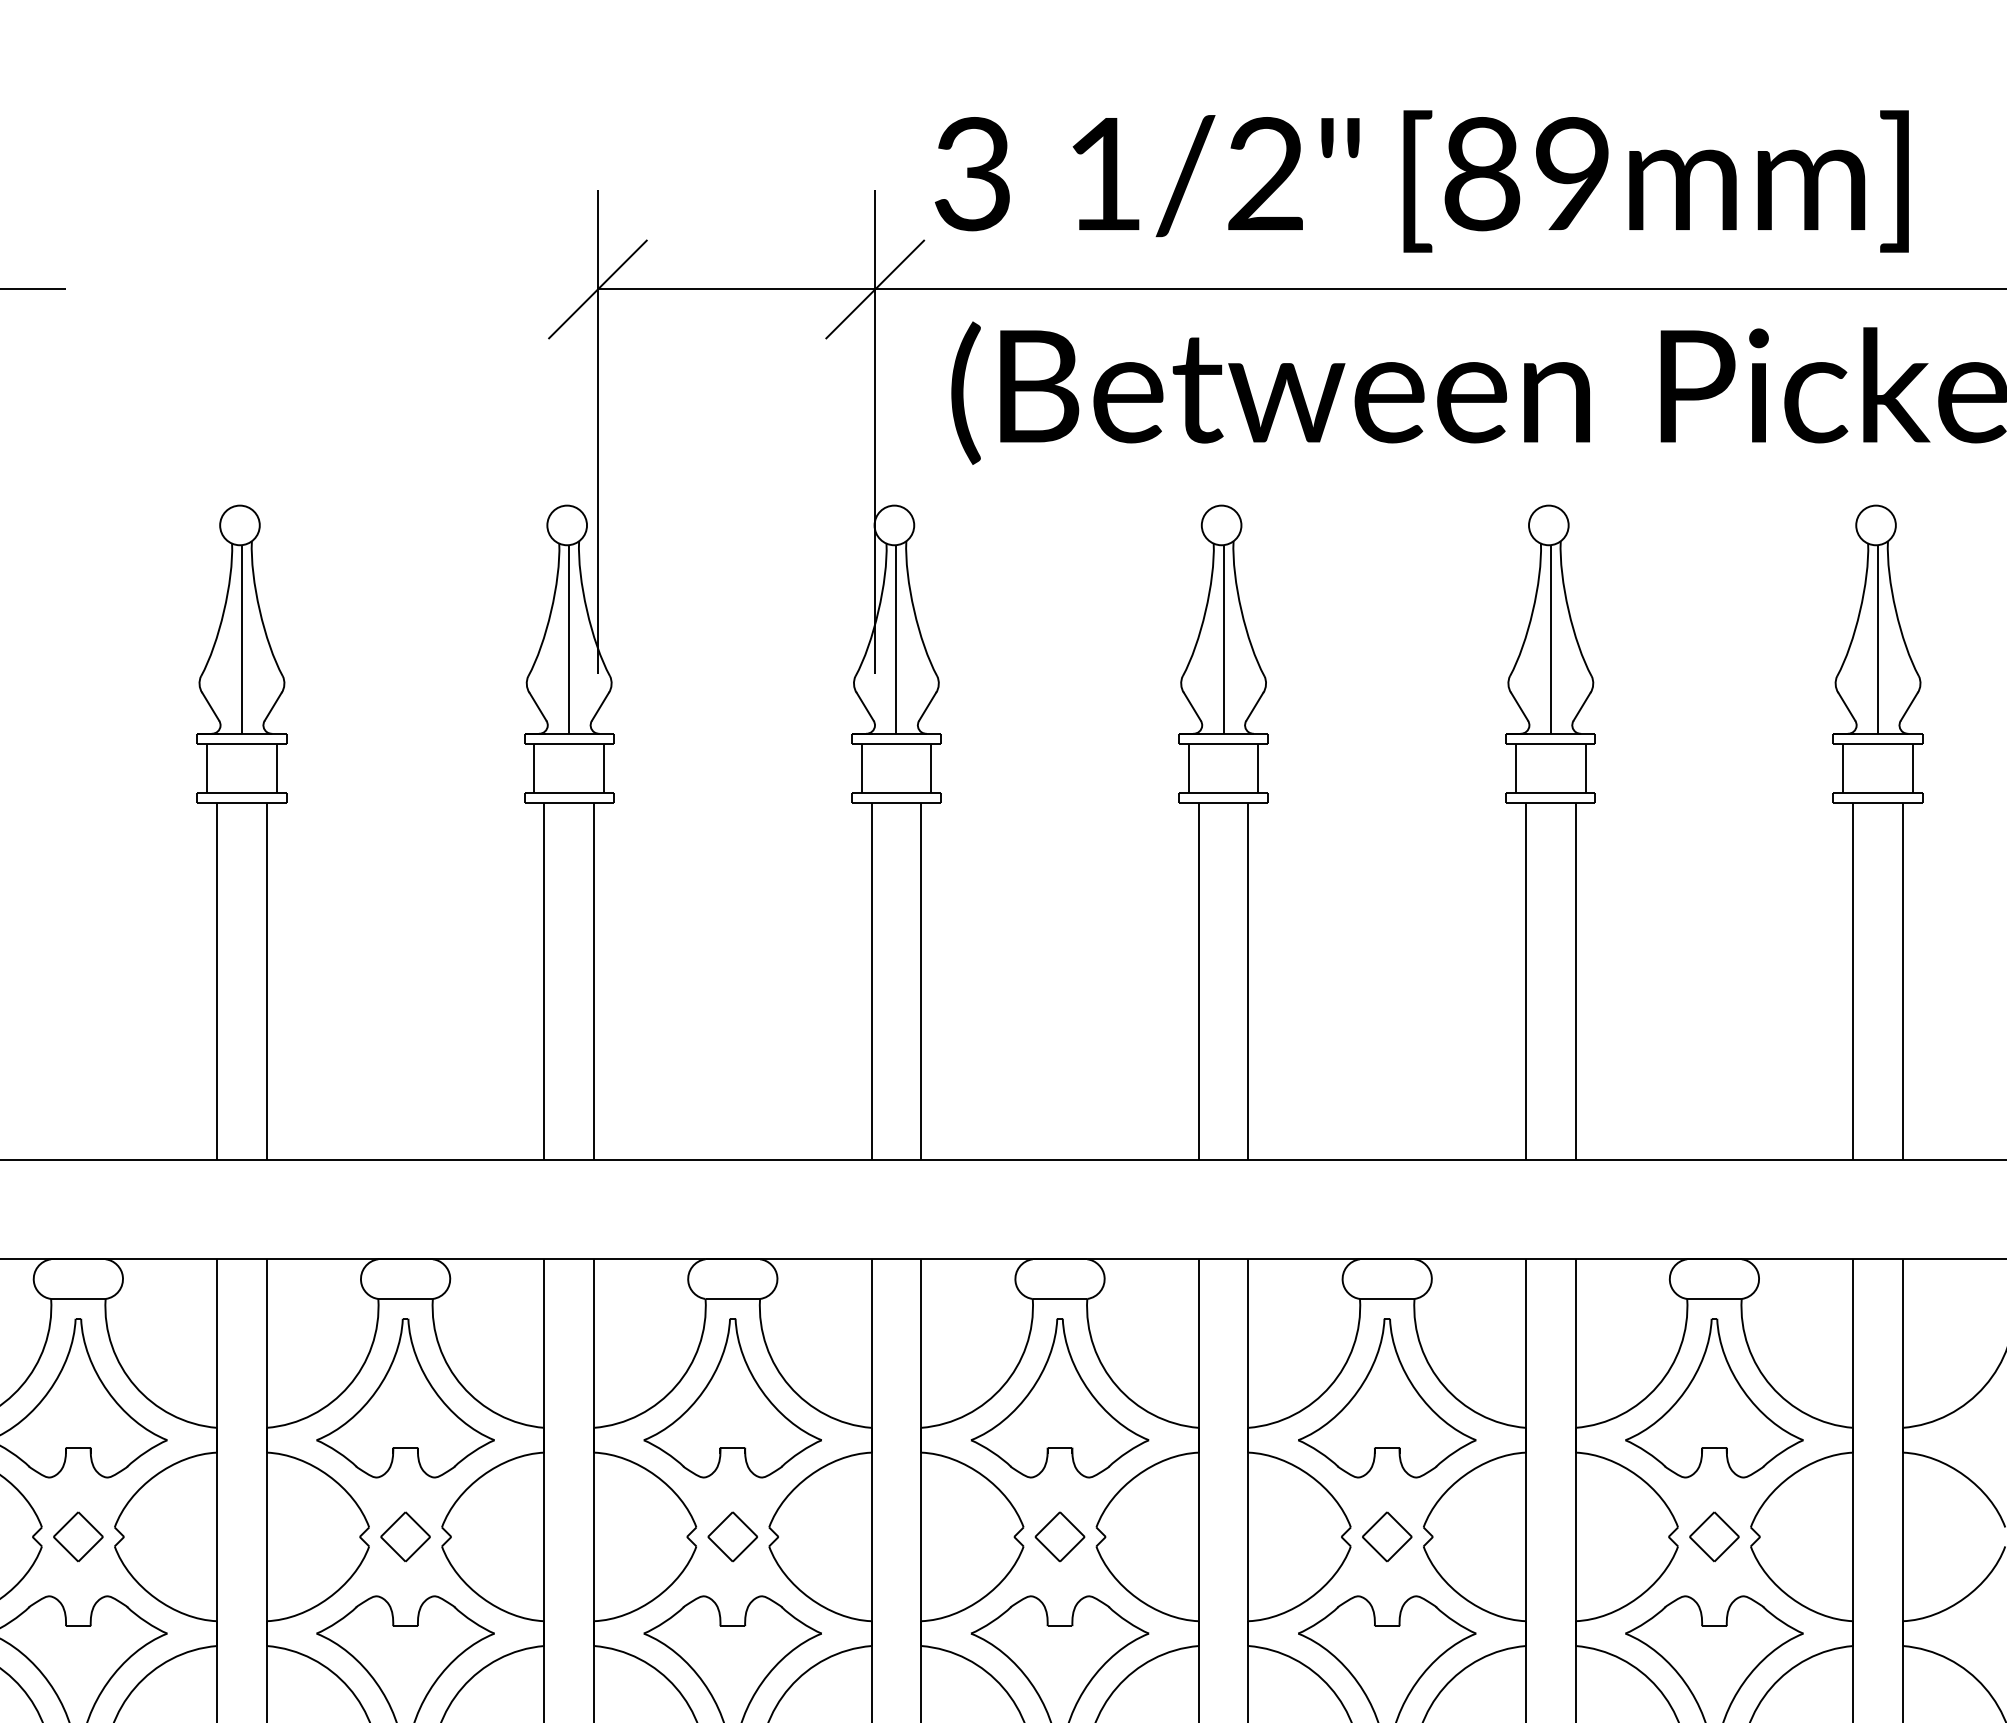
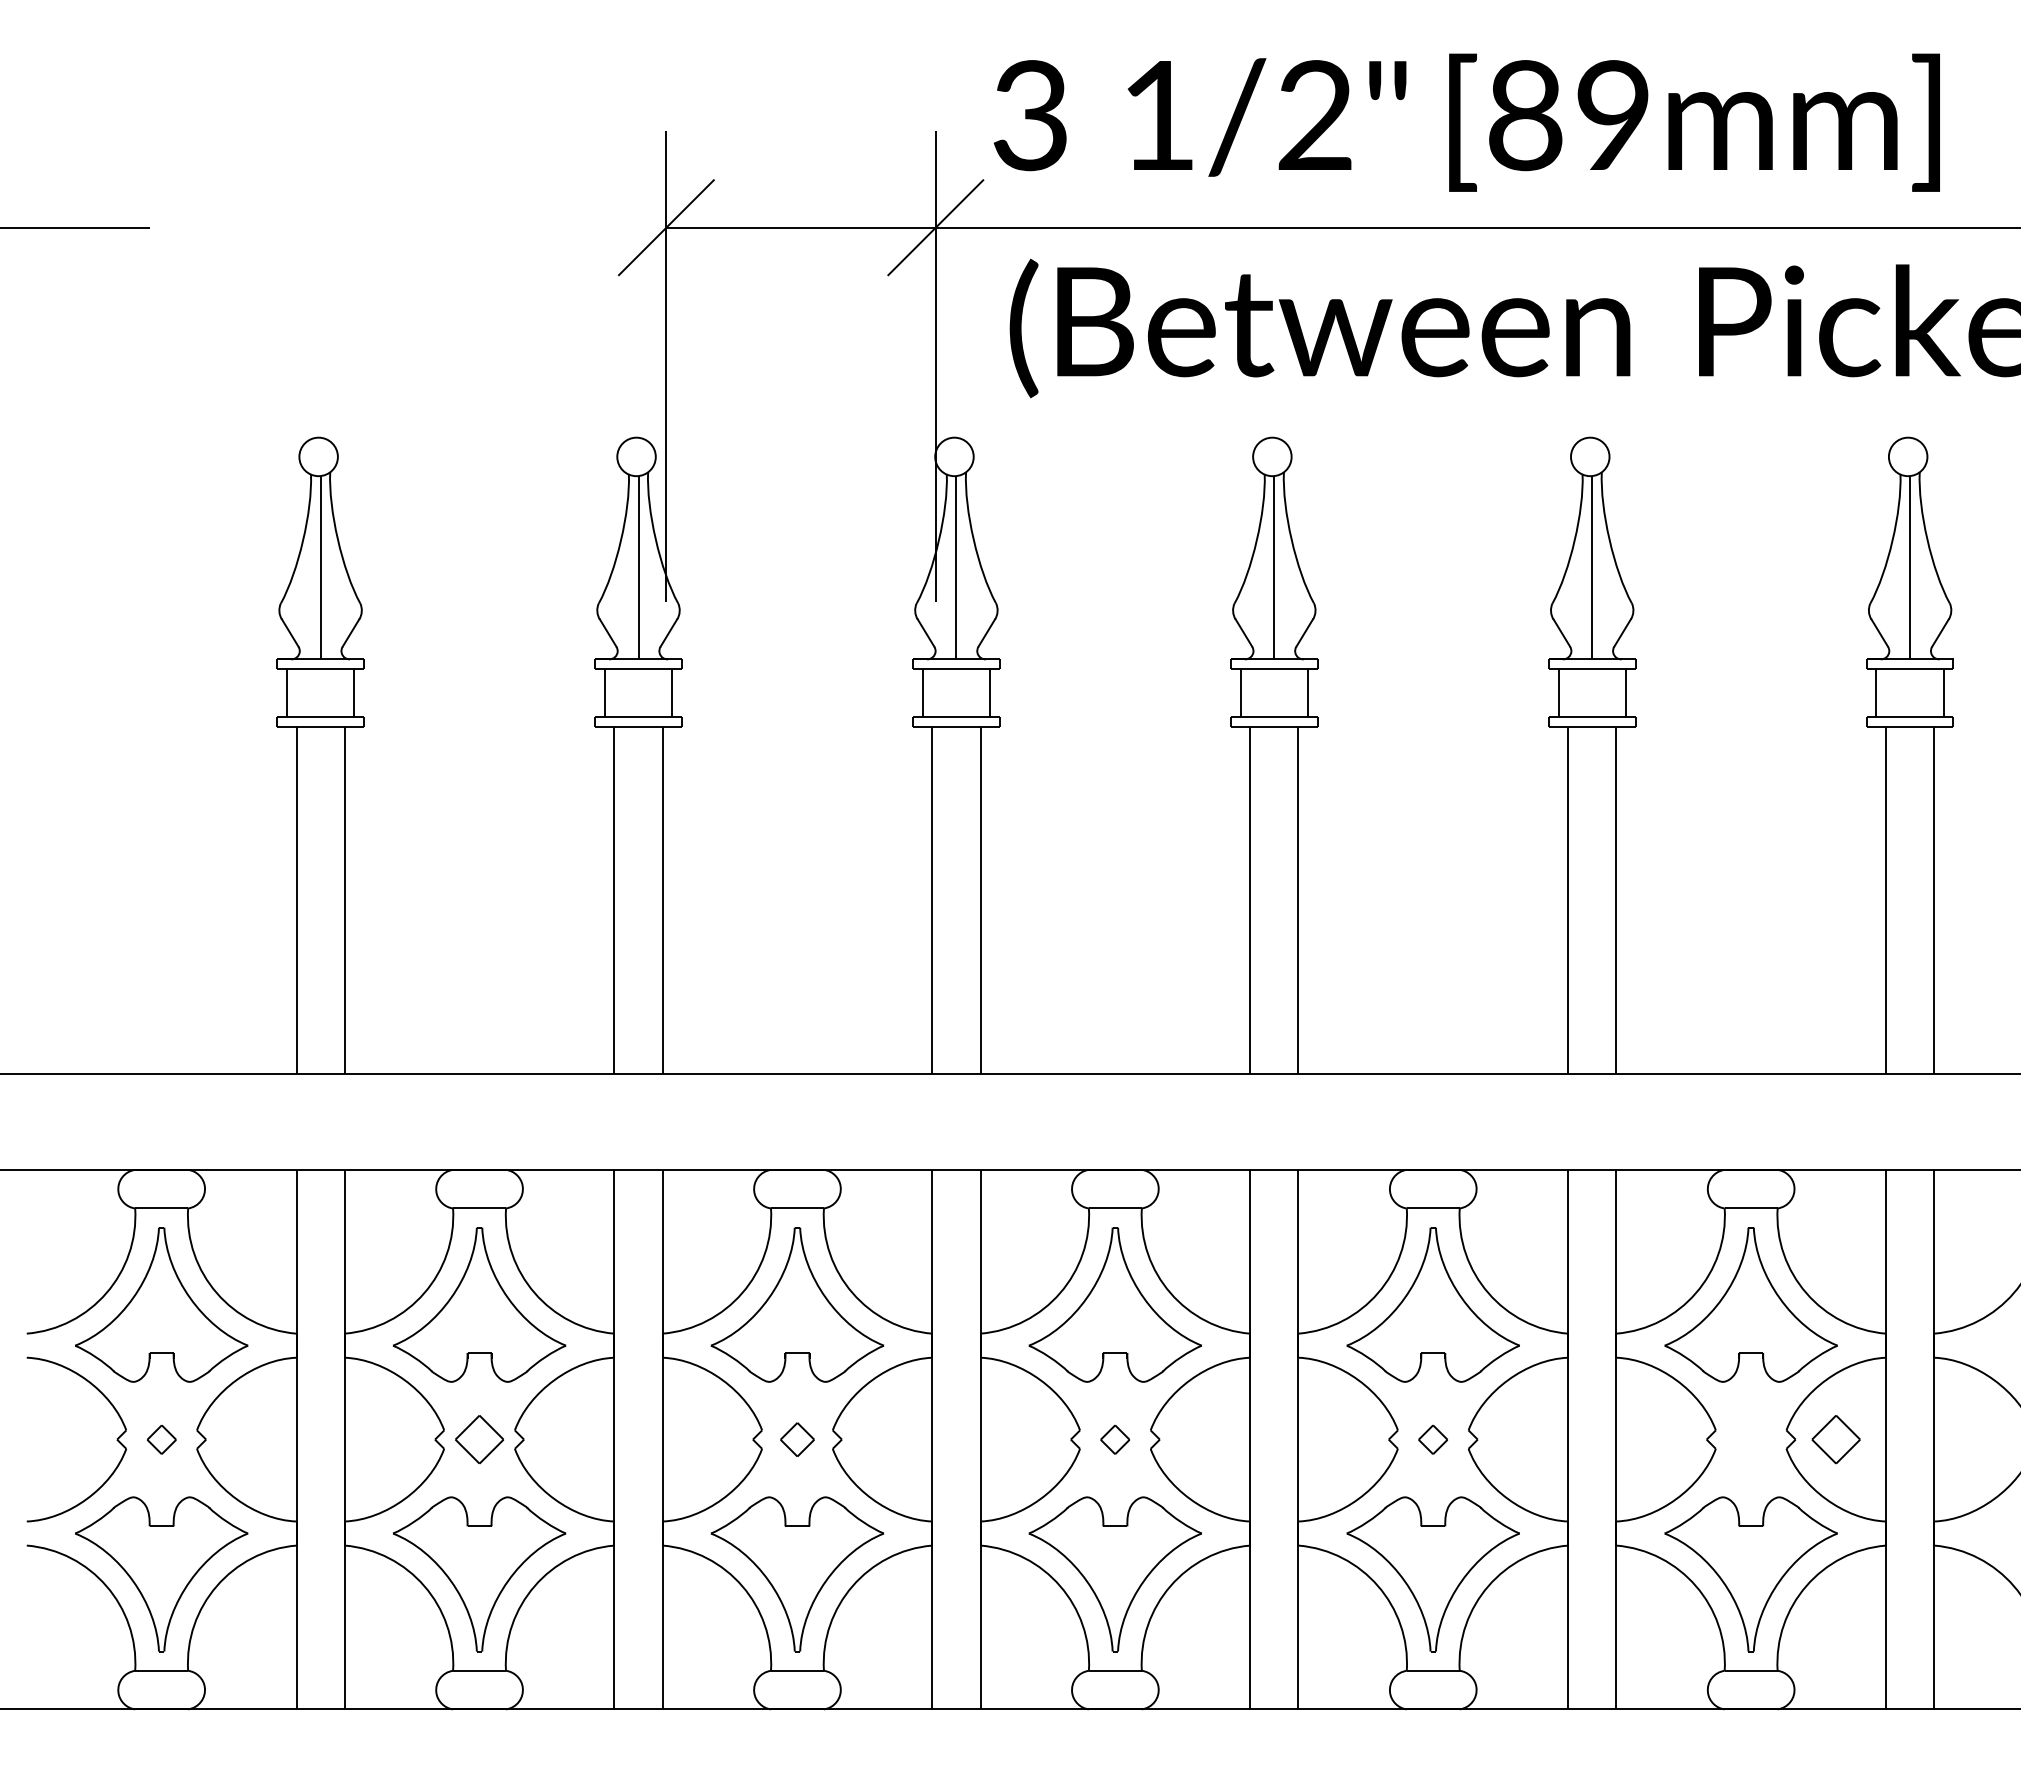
part: (78, 1536) -> (161, 1439), size x0.6
part: (732, 1536) -> (797, 1439), size x0.7
part: (1059, 1536) -> (1114, 1439), size x0.6
part: (1386, 1536) -> (1432, 1439), size x0.6
part: (1713, 1536) -> (1835, 1439), moved

